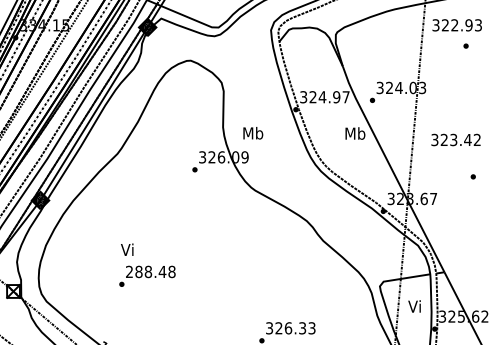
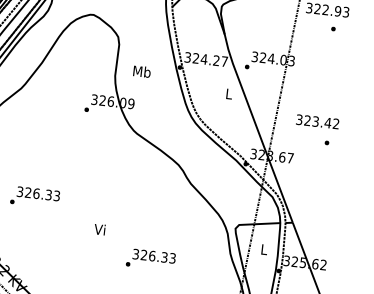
text: (336, 97) -> (216, 60), 324.97 -> 324.27
text: (253, 133) -> (142, 71), moved
text: (355, 133) -> (229, 93), Mb -> L
text: (455, 139) -> (317, 121), moved
text: (127, 249) -> (100, 229), moved
text: (150, 271) -> (38, 193), 288.48 -> 326.33
text: (414, 306) -> (263, 249), Vi -> L

